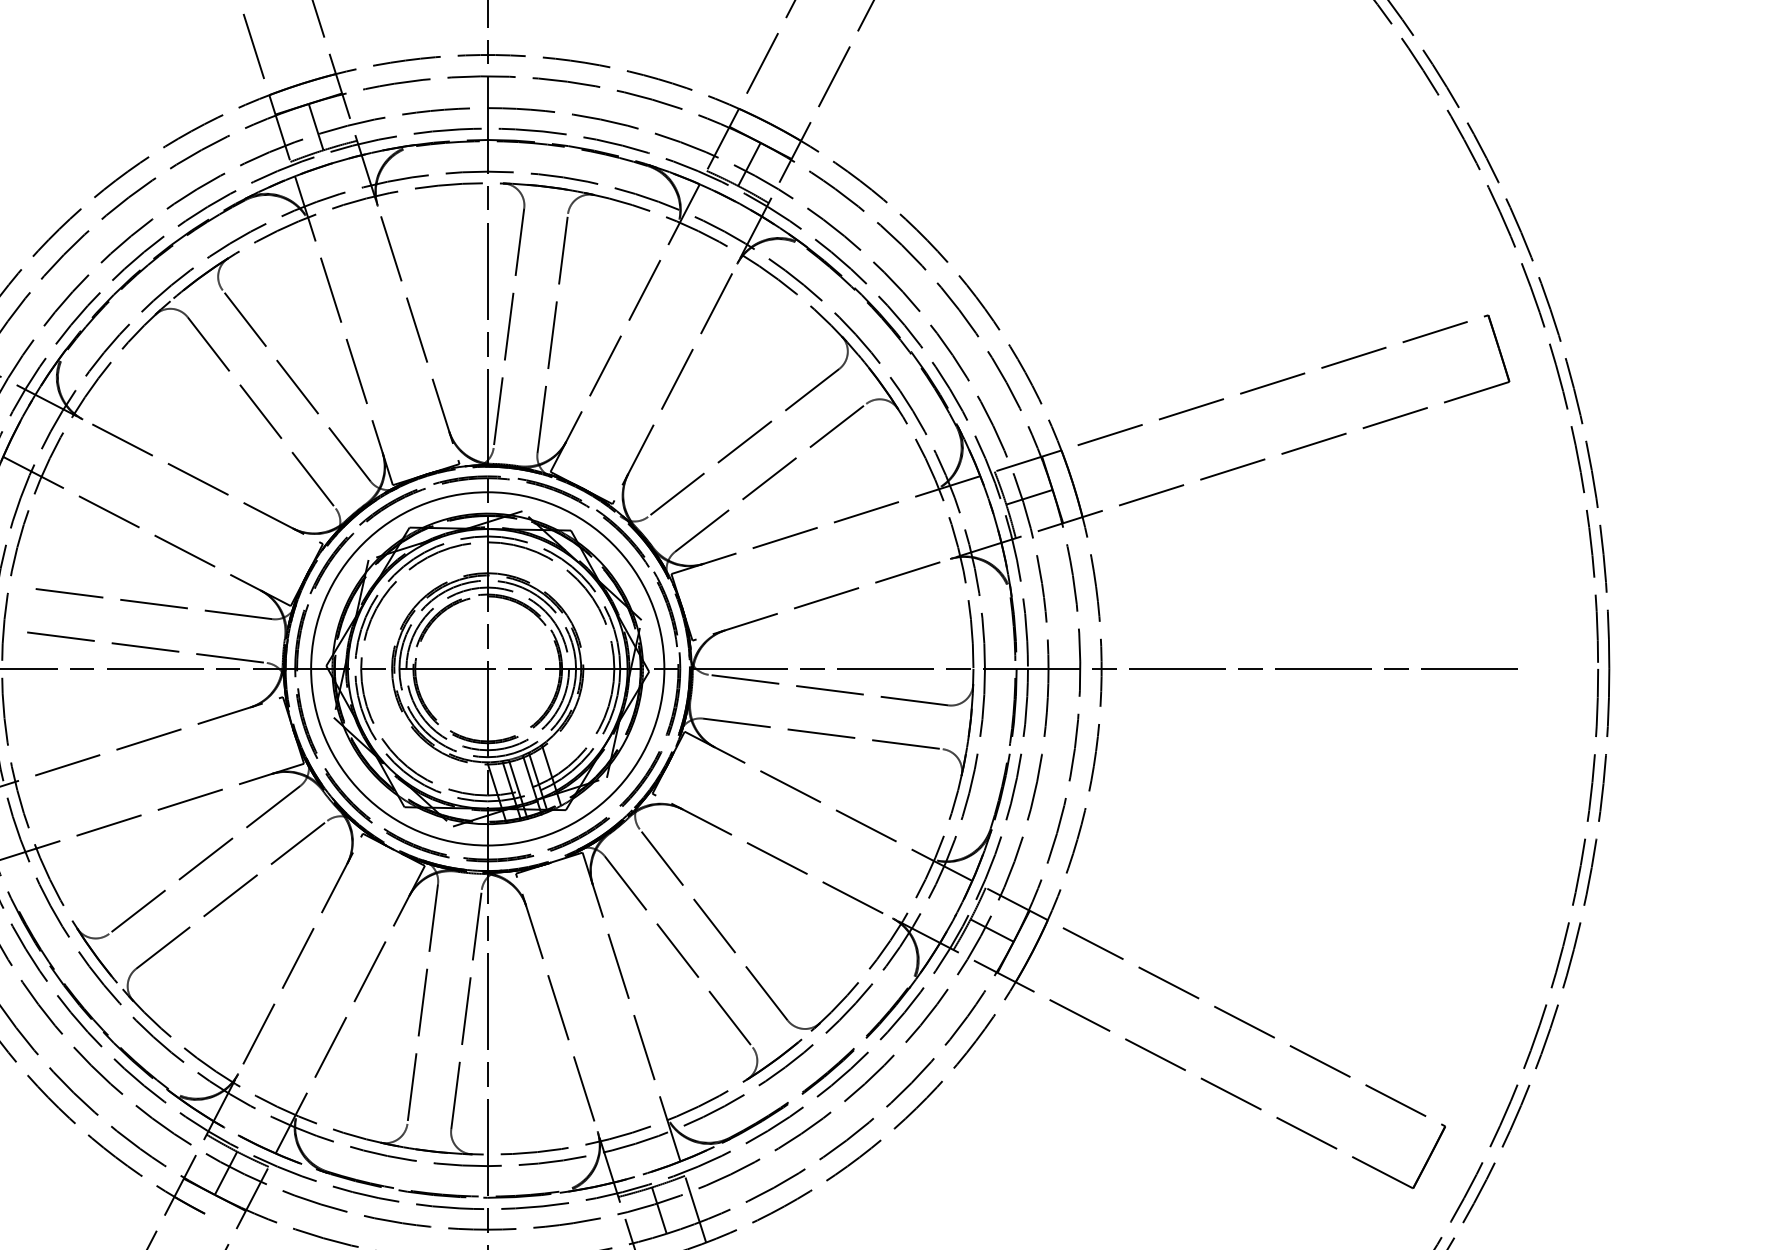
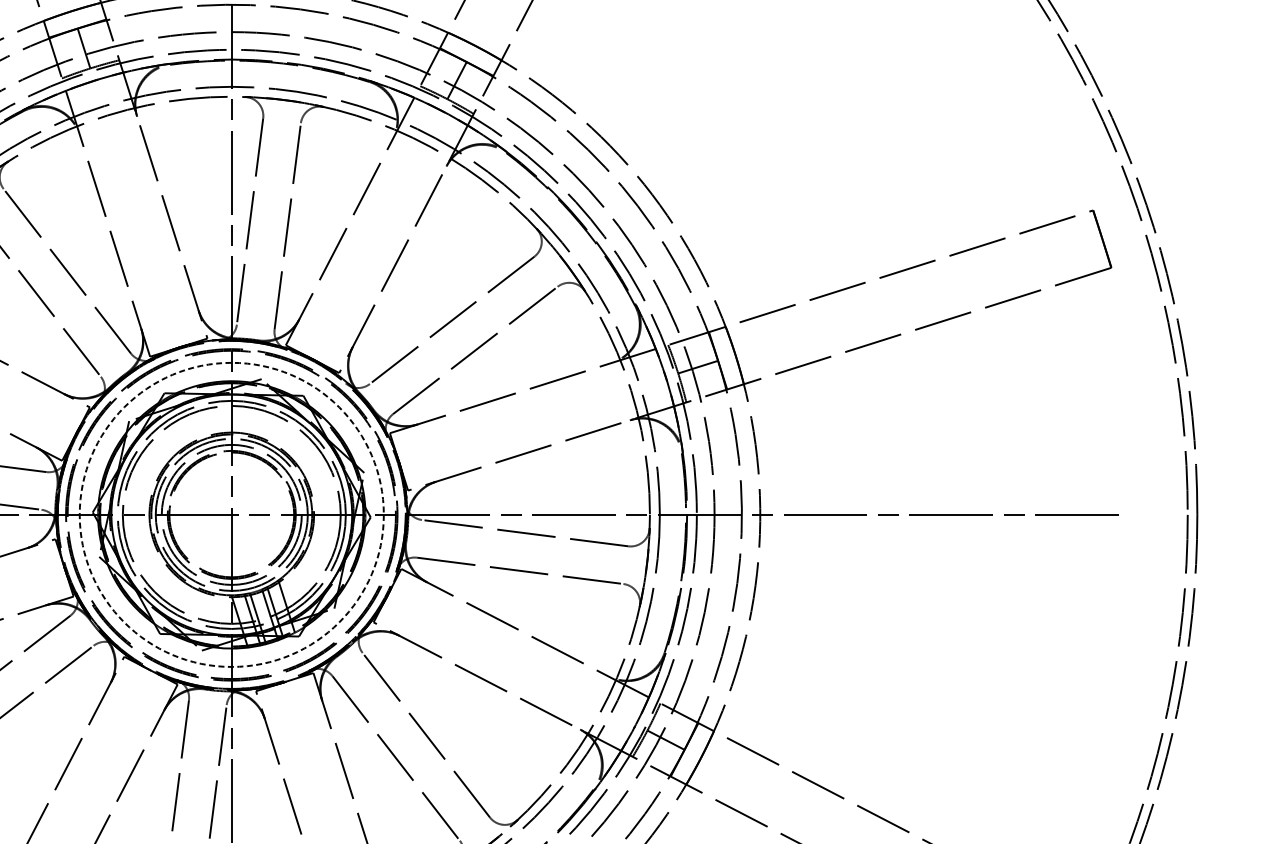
circle: (487, 668) -> (231, 514), solid -> dashed

